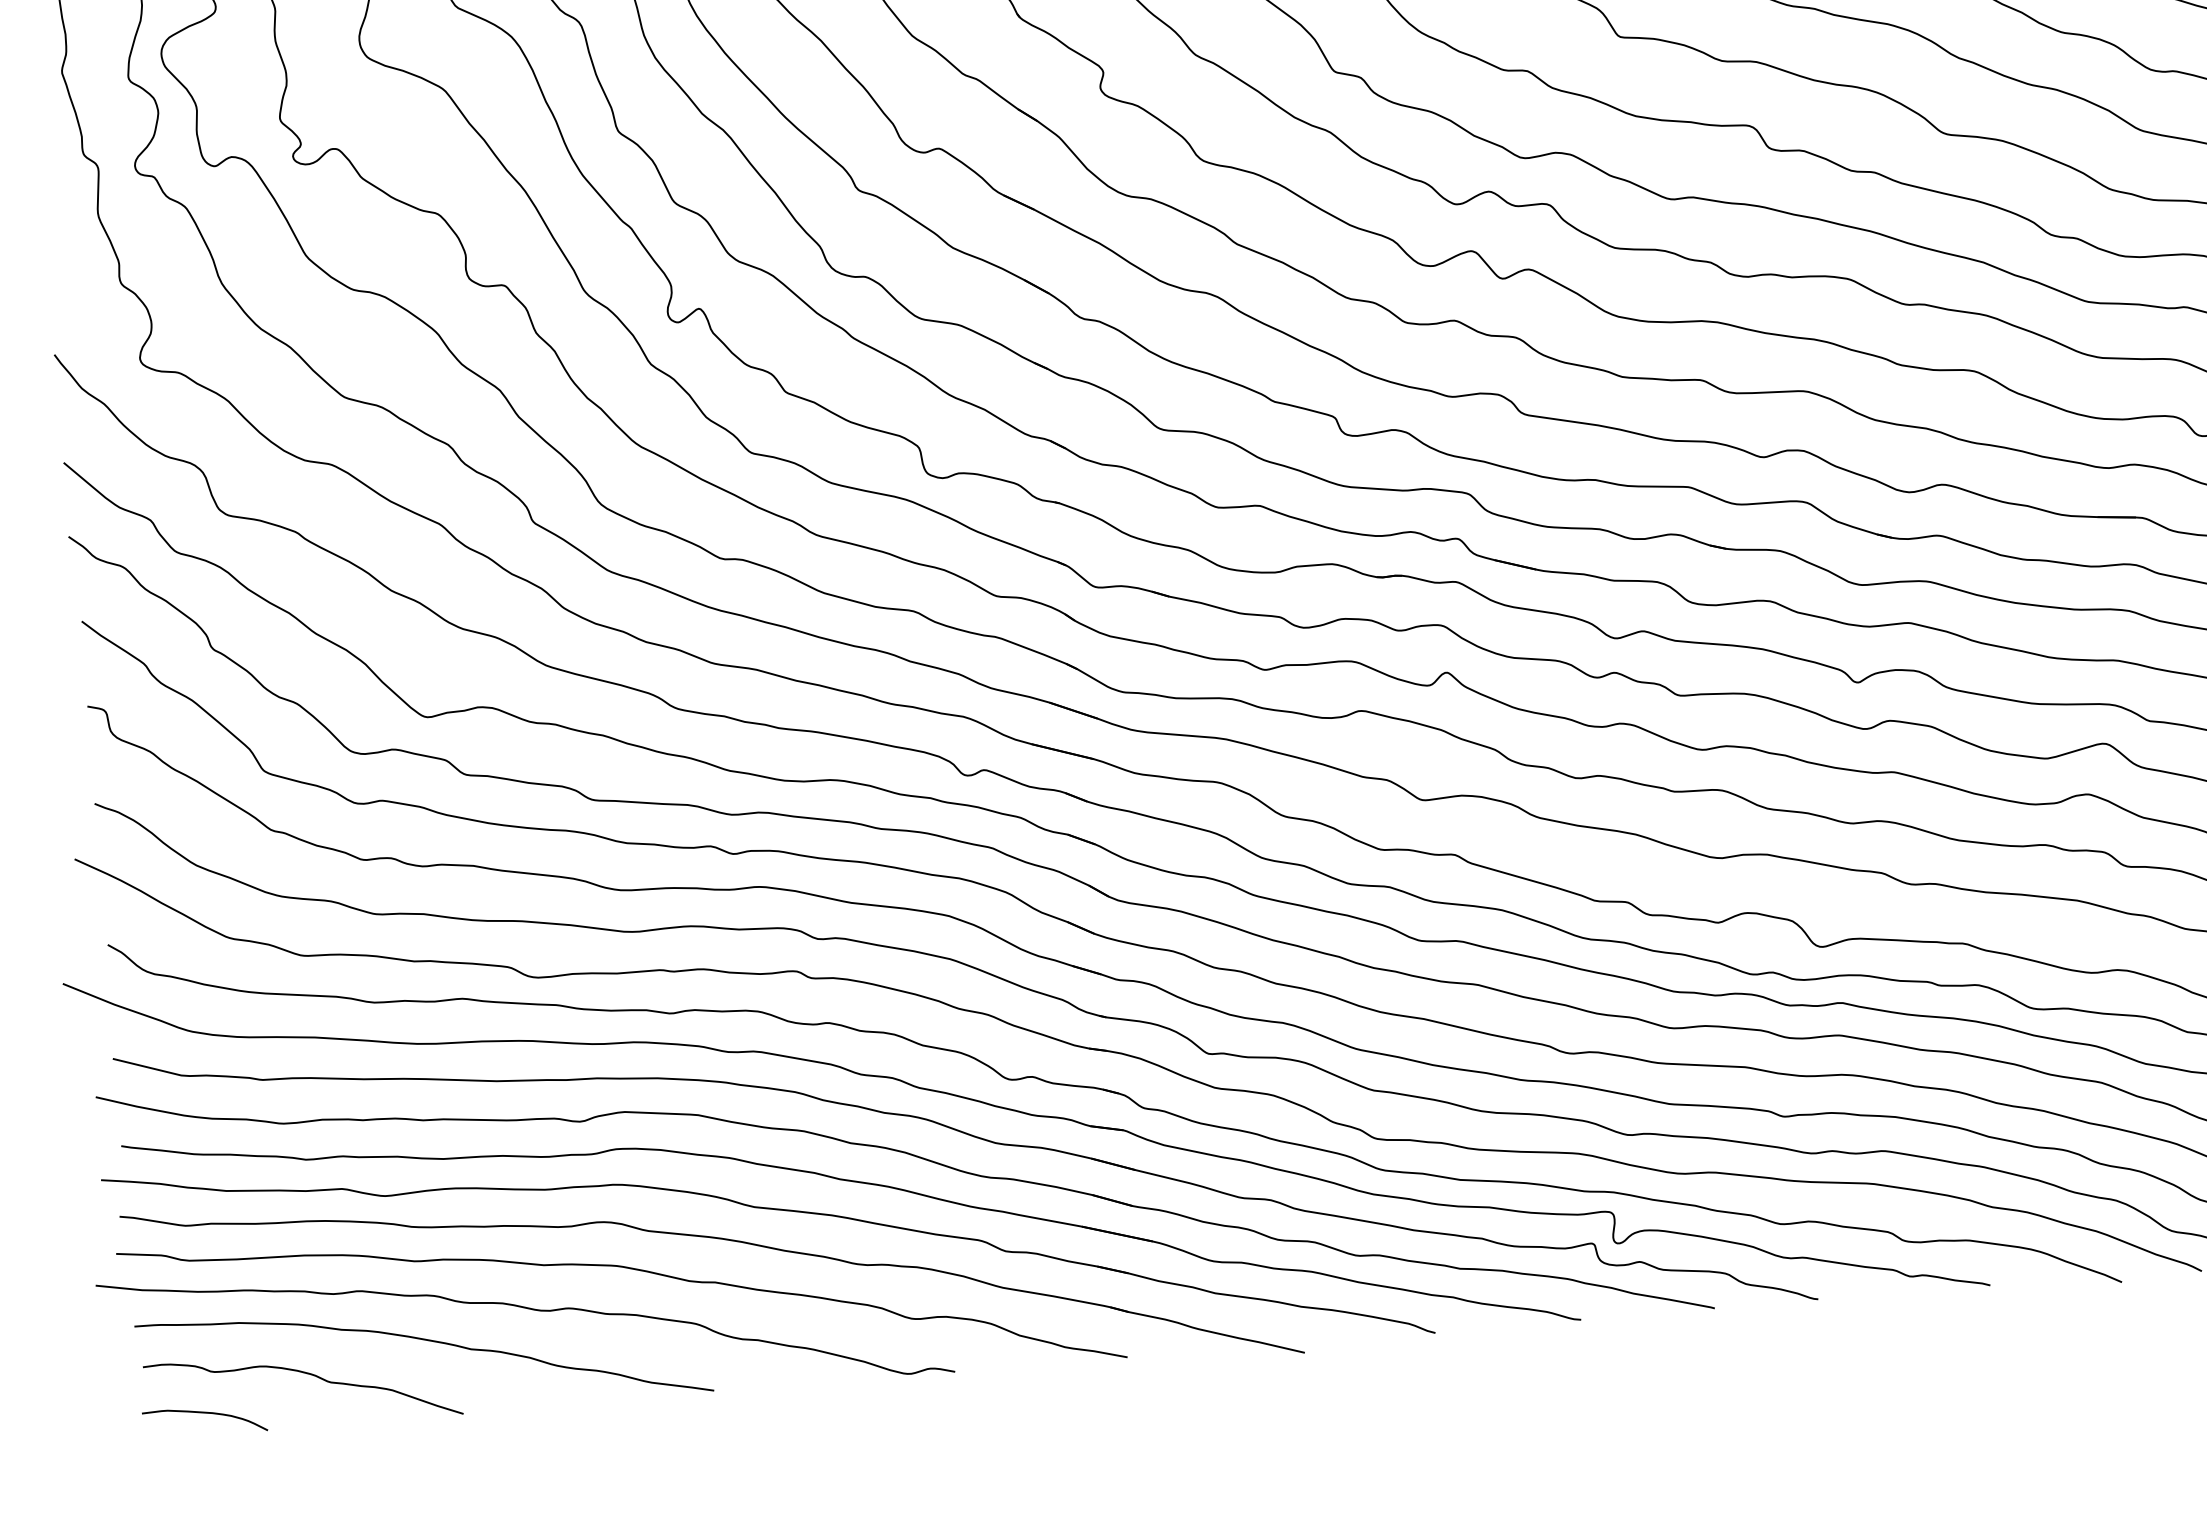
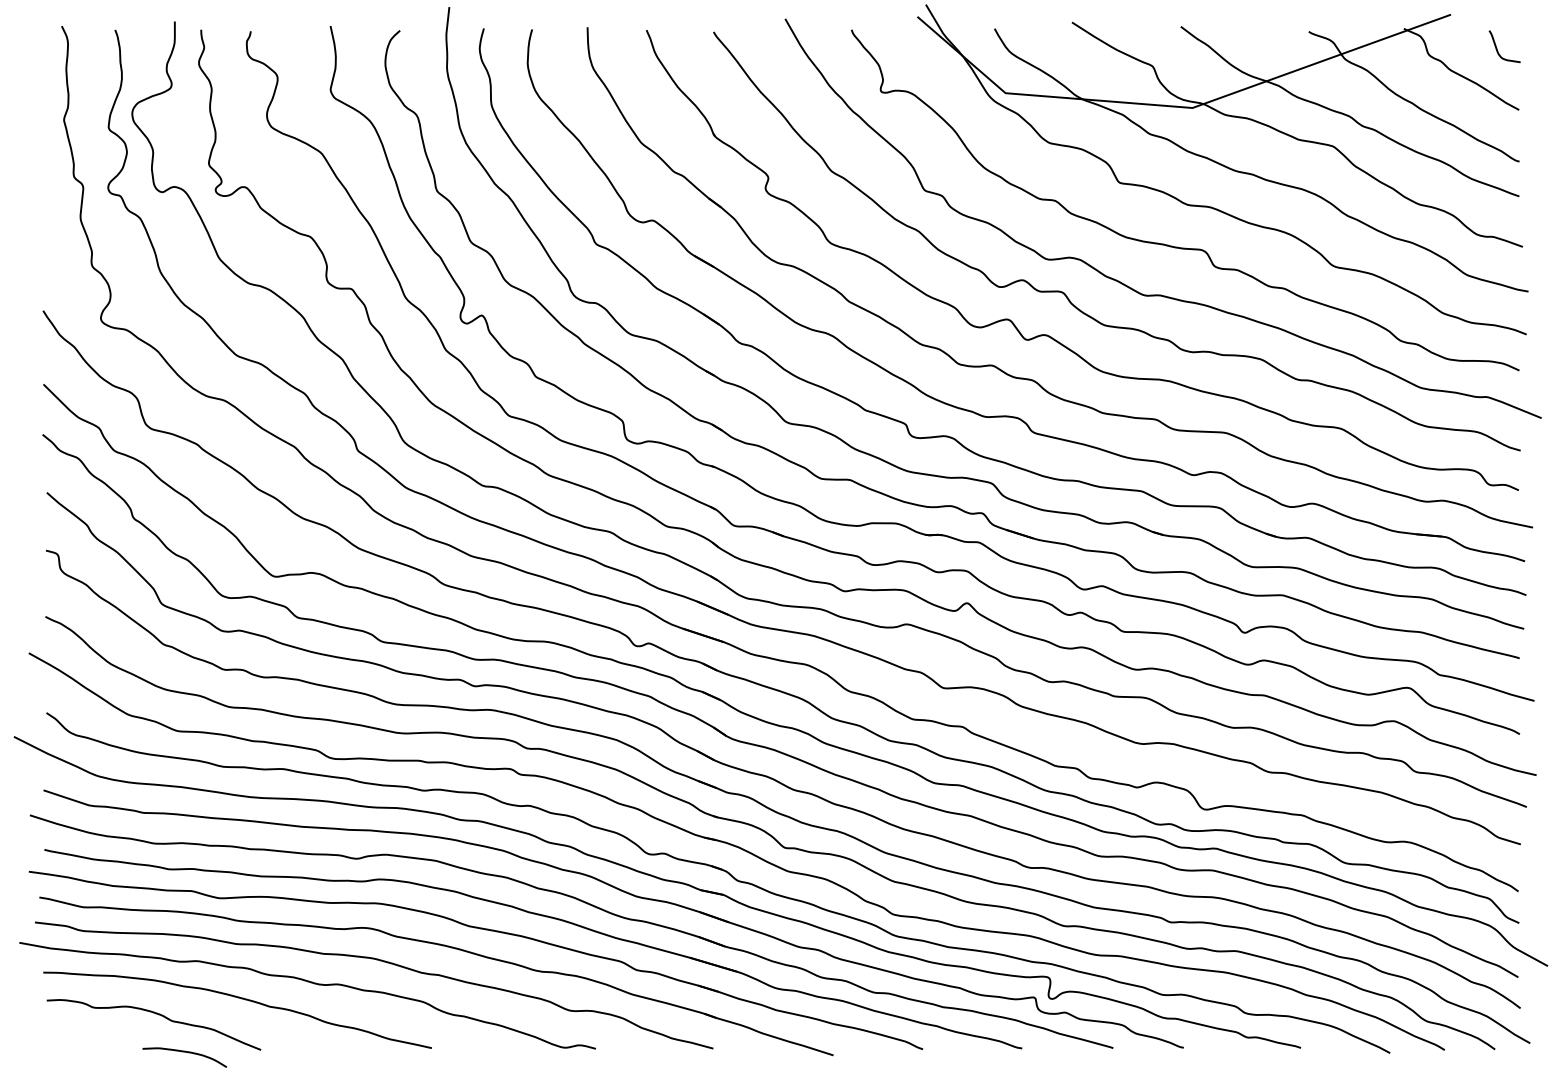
curve: (203, 1413) -> (184, 1052), moved

